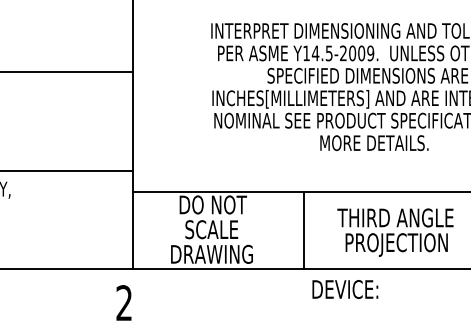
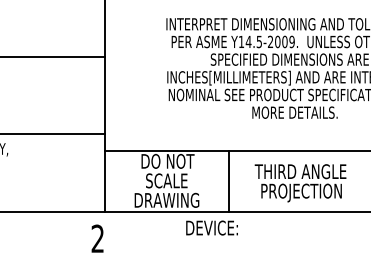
line: (304, 229) -> (228, 180), moved
text: (395, 232) -> (300, 183), moved
text: (344, 288) -> (211, 227), moved

